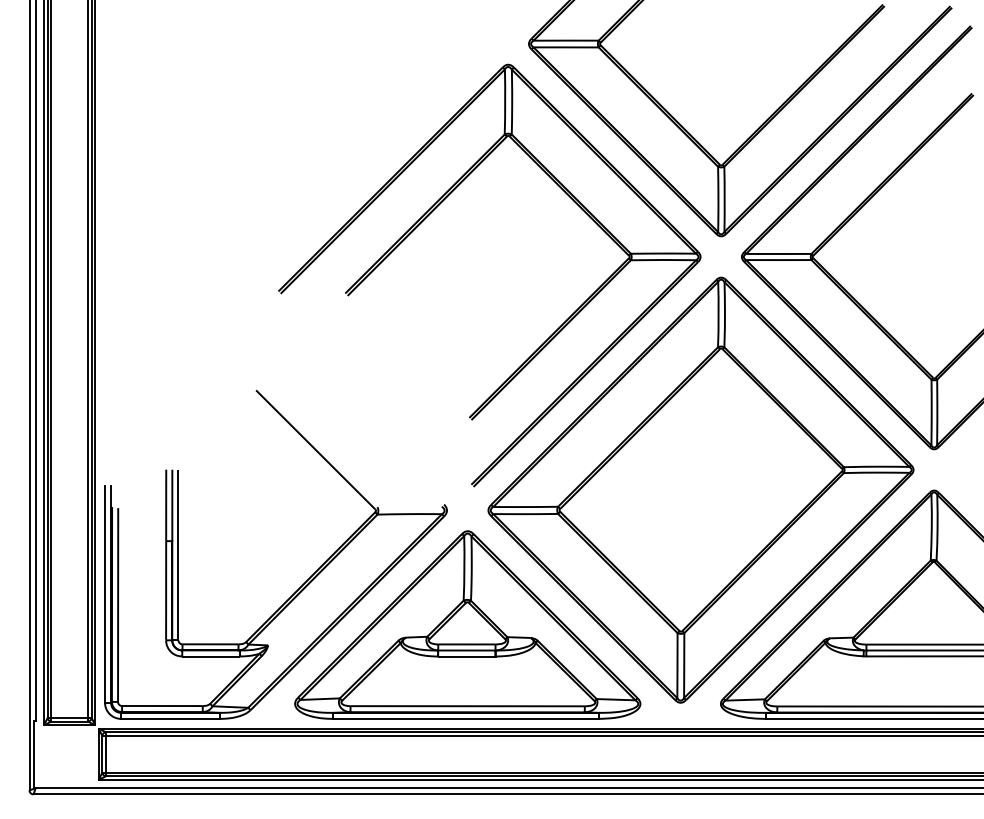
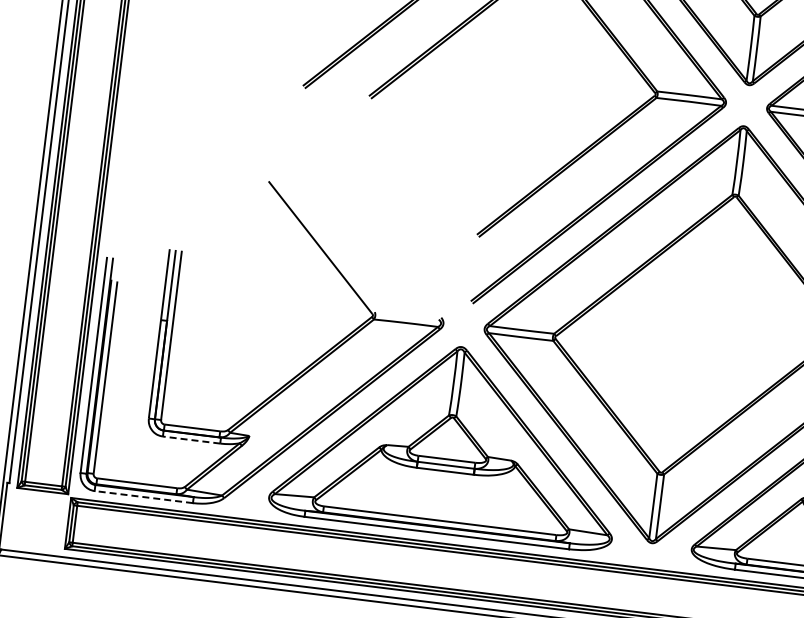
line: (210, 656) -> (190, 440), solid -> dashed
line: (170, 718) -> (143, 496), solid -> dashed

